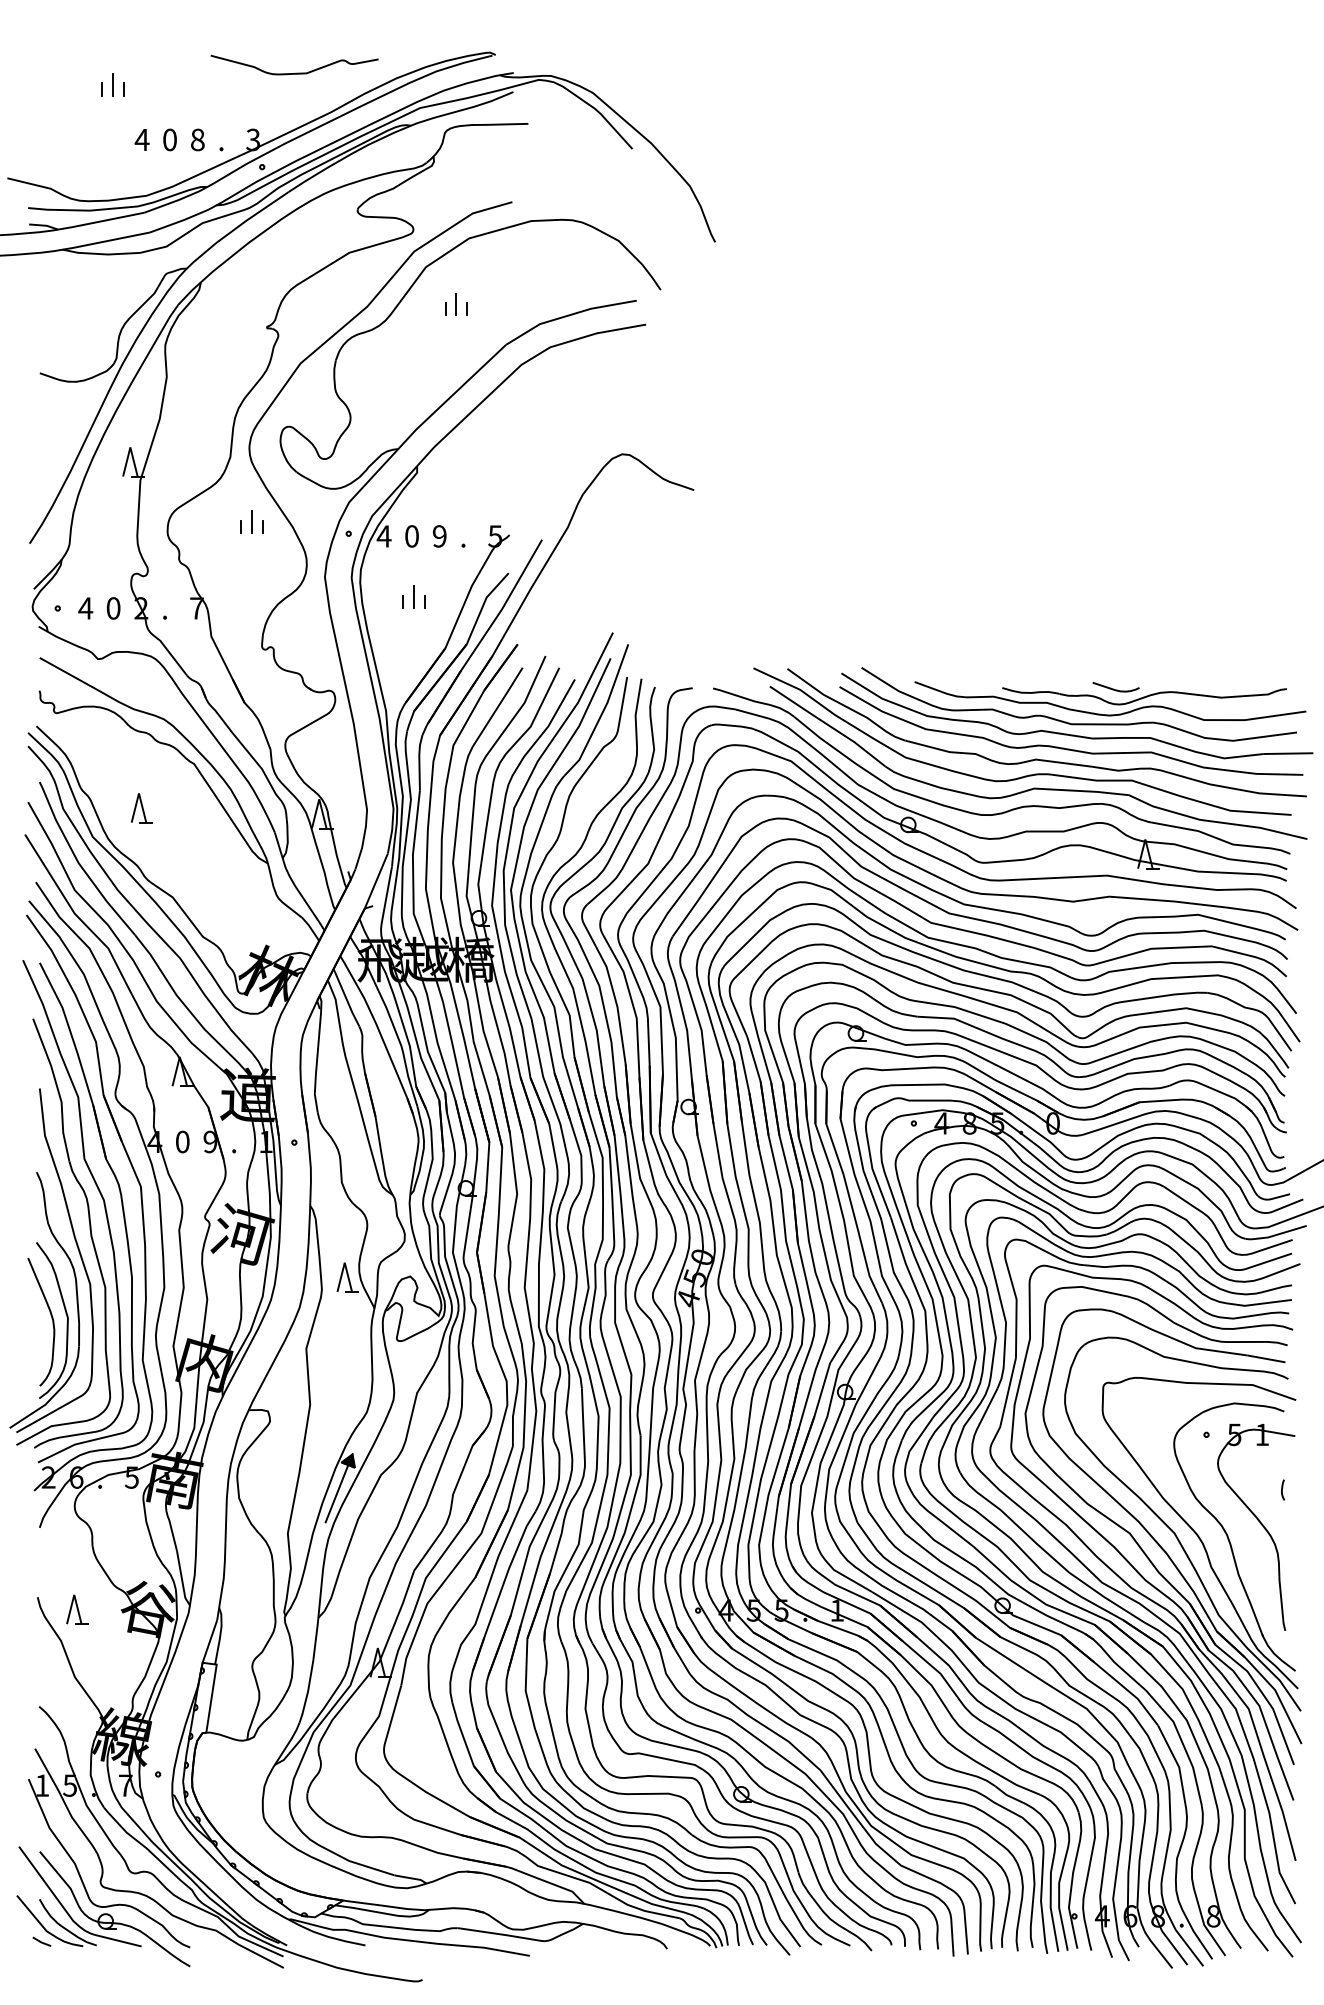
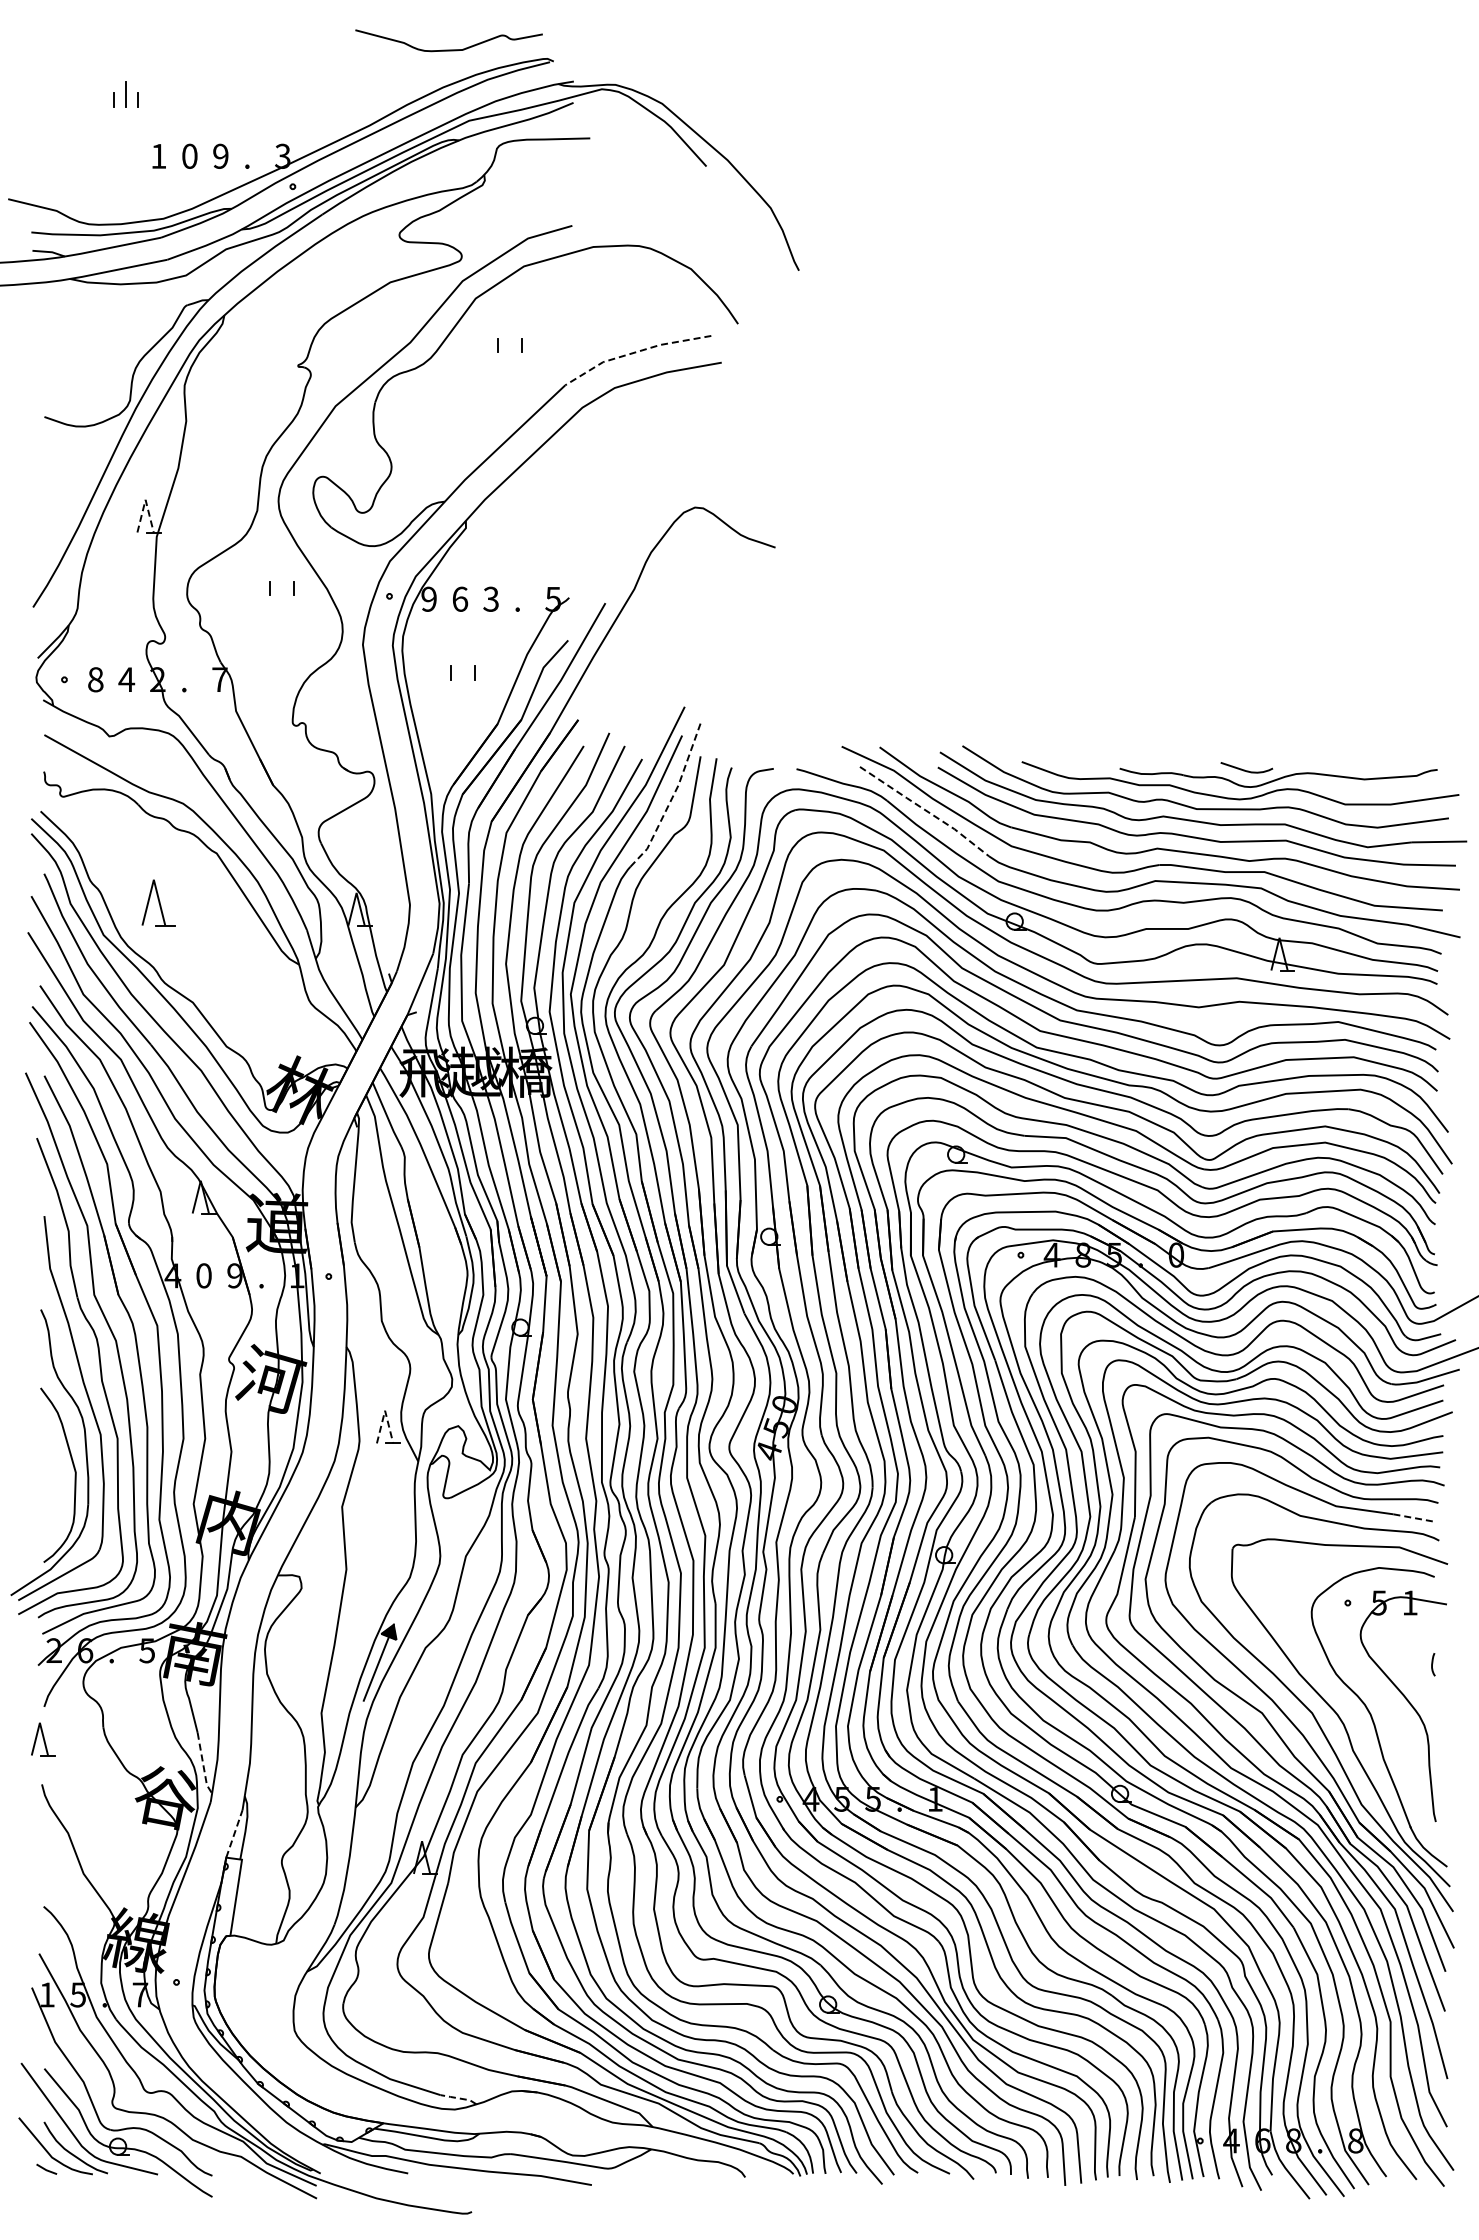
curve: (294, 72) -> (448, 49), moved
text: (197, 139) -> (220, 155), 8 -> 9
text: (141, 140) -> (158, 156), 4 -> 1
line: (456, 303) -> (509, 339), removed
line: (568, 315) -> (634, 352), solid -> dashed
line: (130, 447) -> (145, 499), solid -> dashed
line: (252, 521) -> (281, 582), removed
text: (383, 535) -> (428, 598), 4 -> 9
text: (412, 535) -> (460, 598), 0 -> 6
text: (439, 535) -> (490, 598), 9 -> 3
line: (414, 597) -> (462, 667), removed
text: (85, 608) -> (95, 679), 4 -> 8
text: (113, 608) -> (126, 679), 0 -> 4
line: (602, 712) -> (672, 796), solid -> dashed
line: (828, 725) -> (925, 810), solid -> dashed
part: (141, 807) -> (158, 902), size x1.4
line: (345, 1262) -> (385, 1410), solid -> dashed
curve: (51, 1318) -> (57, 1473), removed
line: (1266, 1359) -> (1414, 1518), solid -> dashed
line: (182, 1579) -> (203, 1764), solid -> dashed
part: (77, 1609) -> (43, 1739), moved
line: (209, 1641) -> (234, 1833), solid -> dashed
line: (410, 1878) -> (458, 2098), solid -> dashed

